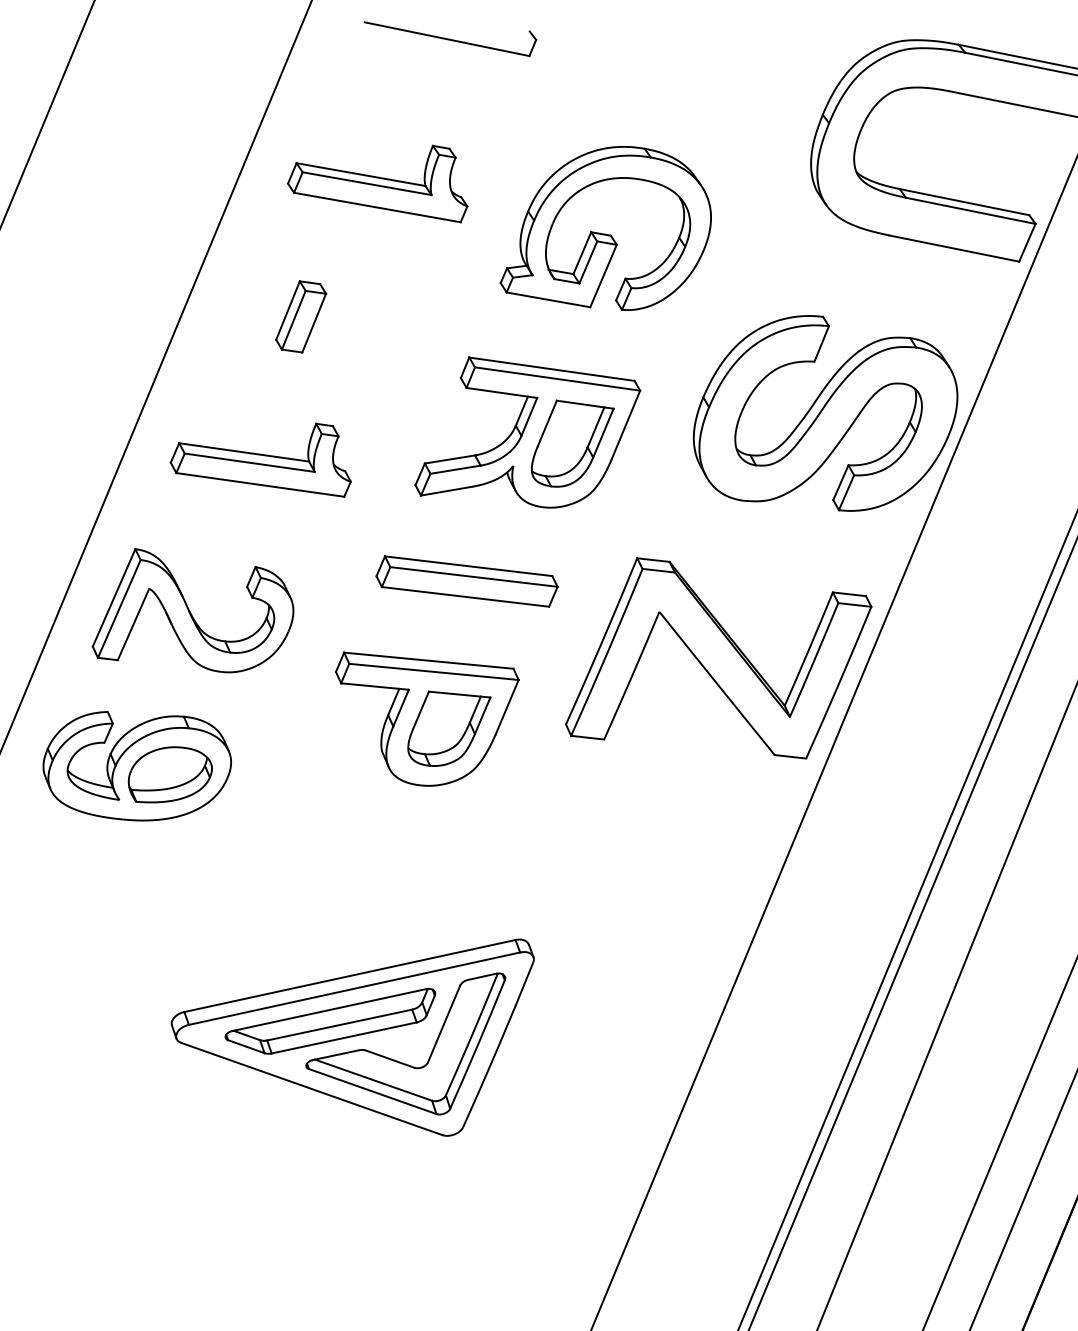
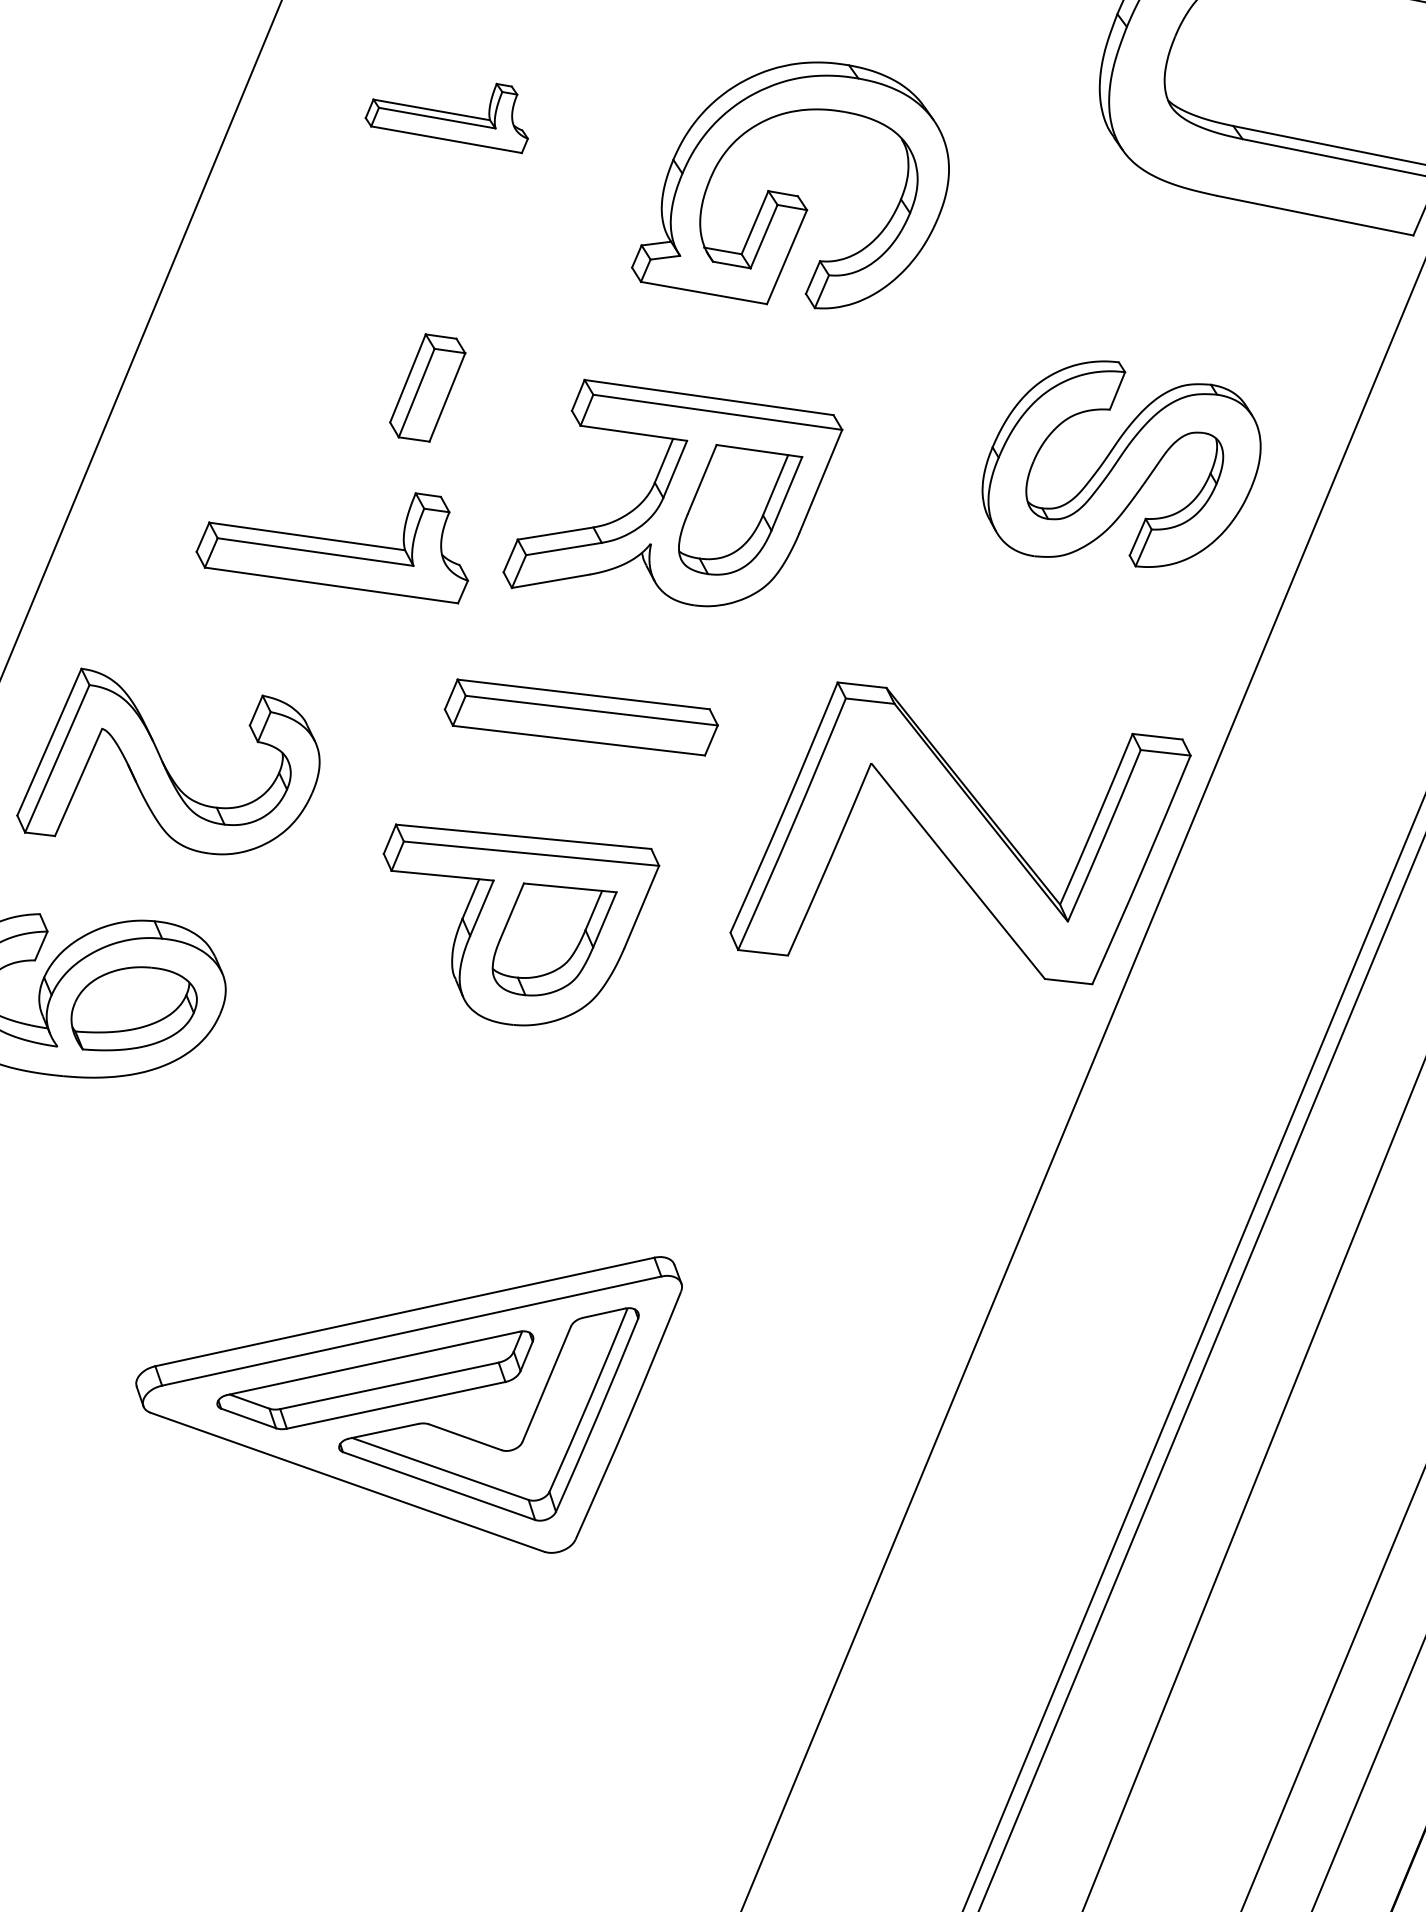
part: (377, 183) -> (446, 117), size x0.6
part: (301, 316) -> (428, 387), moved
part: (825, 413) -> (1121, 464), size x0.7
part: (260, 459) -> (331, 547), moved

